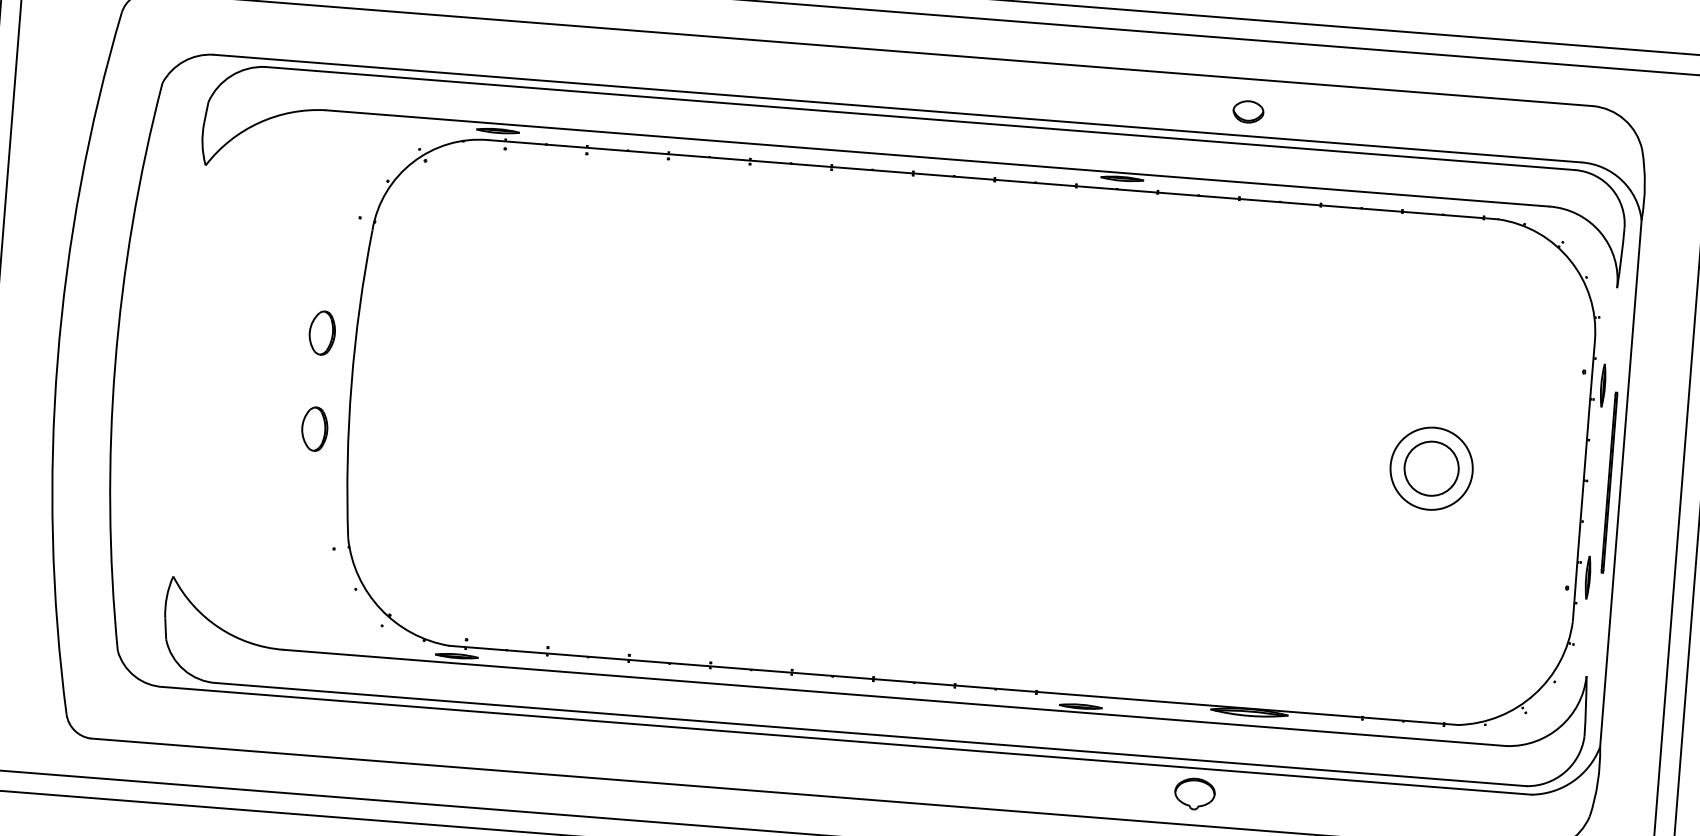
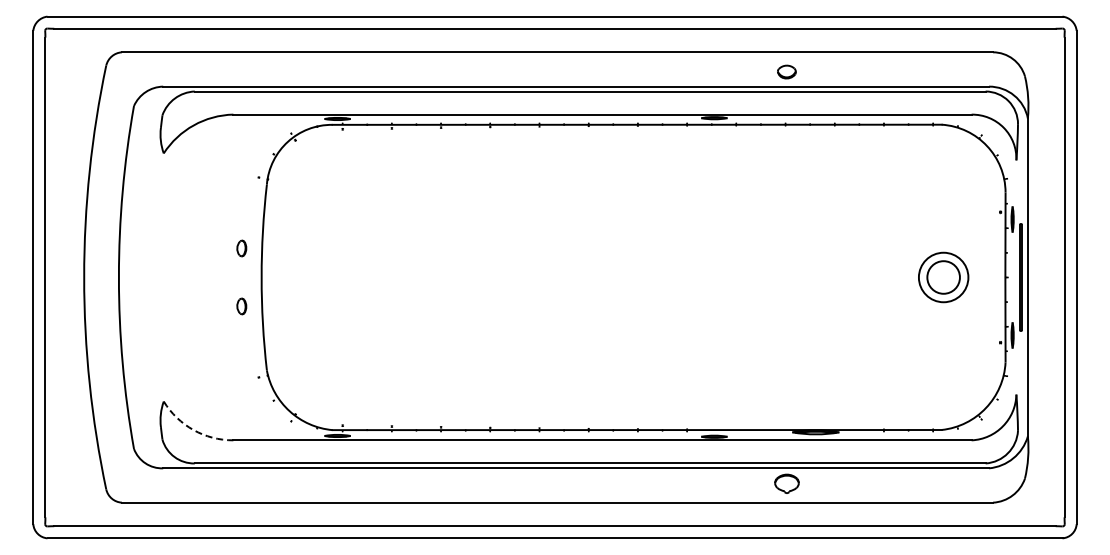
part: (322, 333) -> (241, 248), size x0.6
part: (314, 429) -> (241, 306), size x0.6
part: (1431, 468) -> (943, 277), moved
arc: (218, 628) -> (193, 430), solid -> dashed

